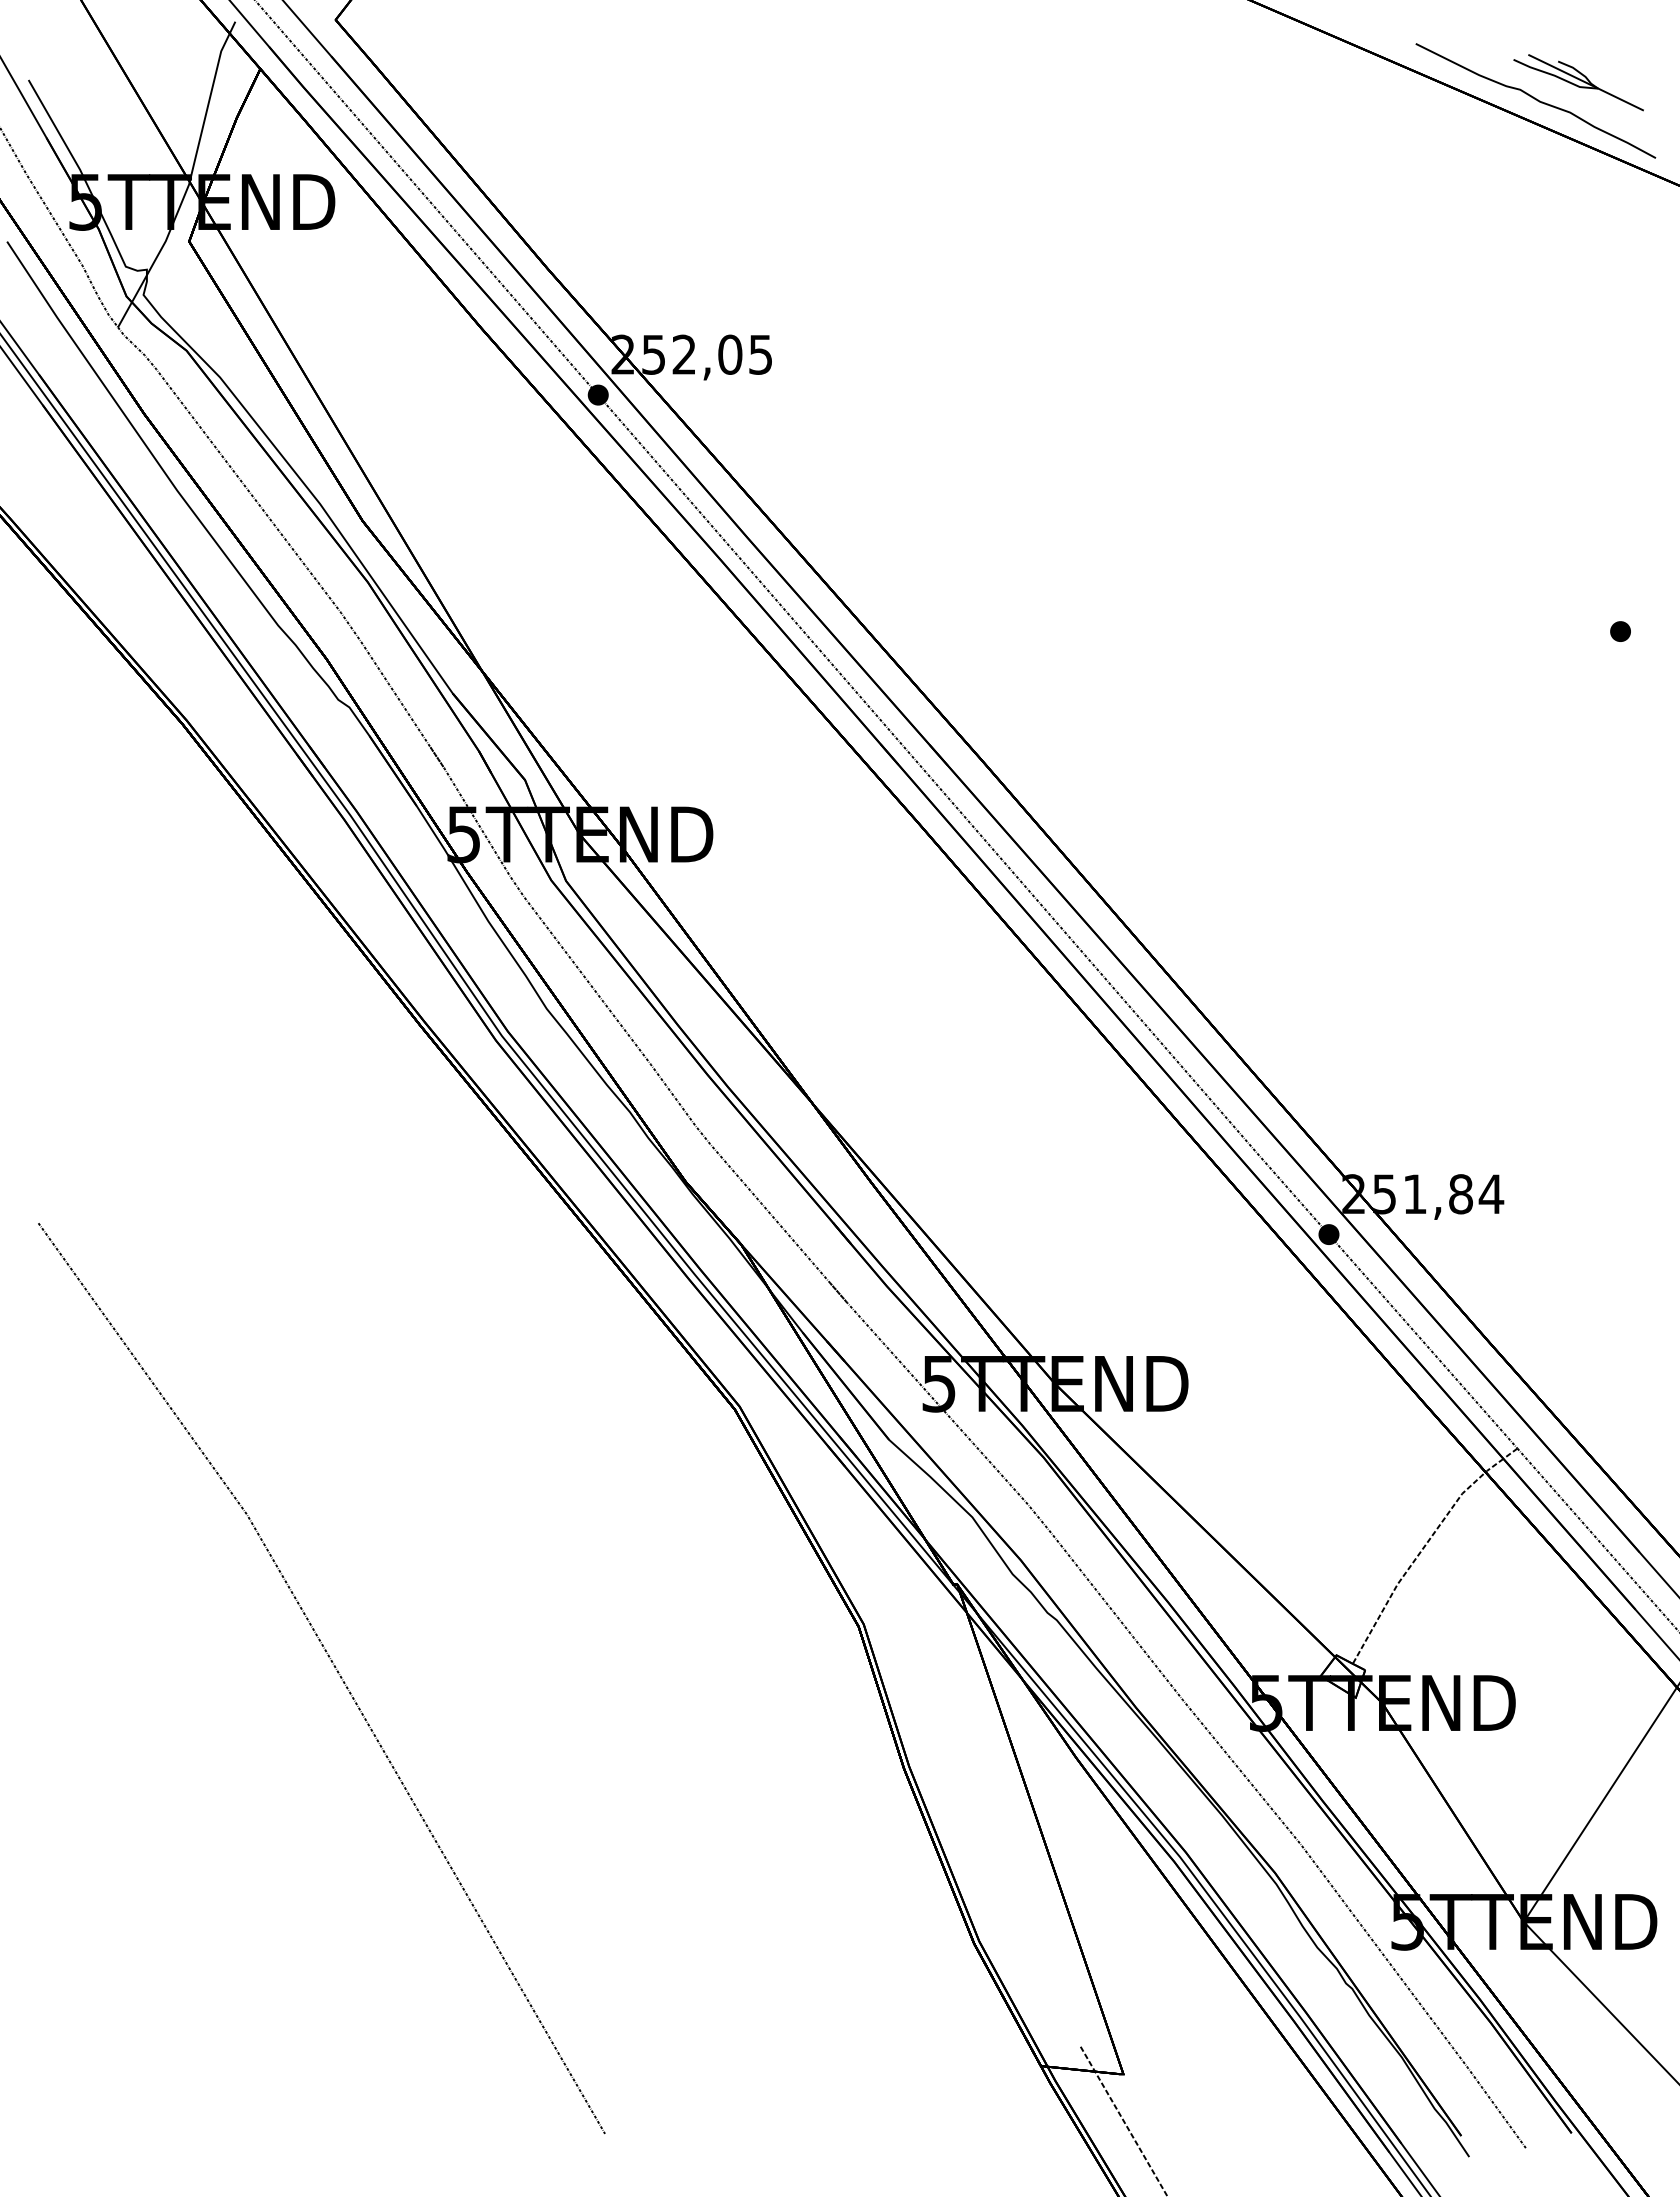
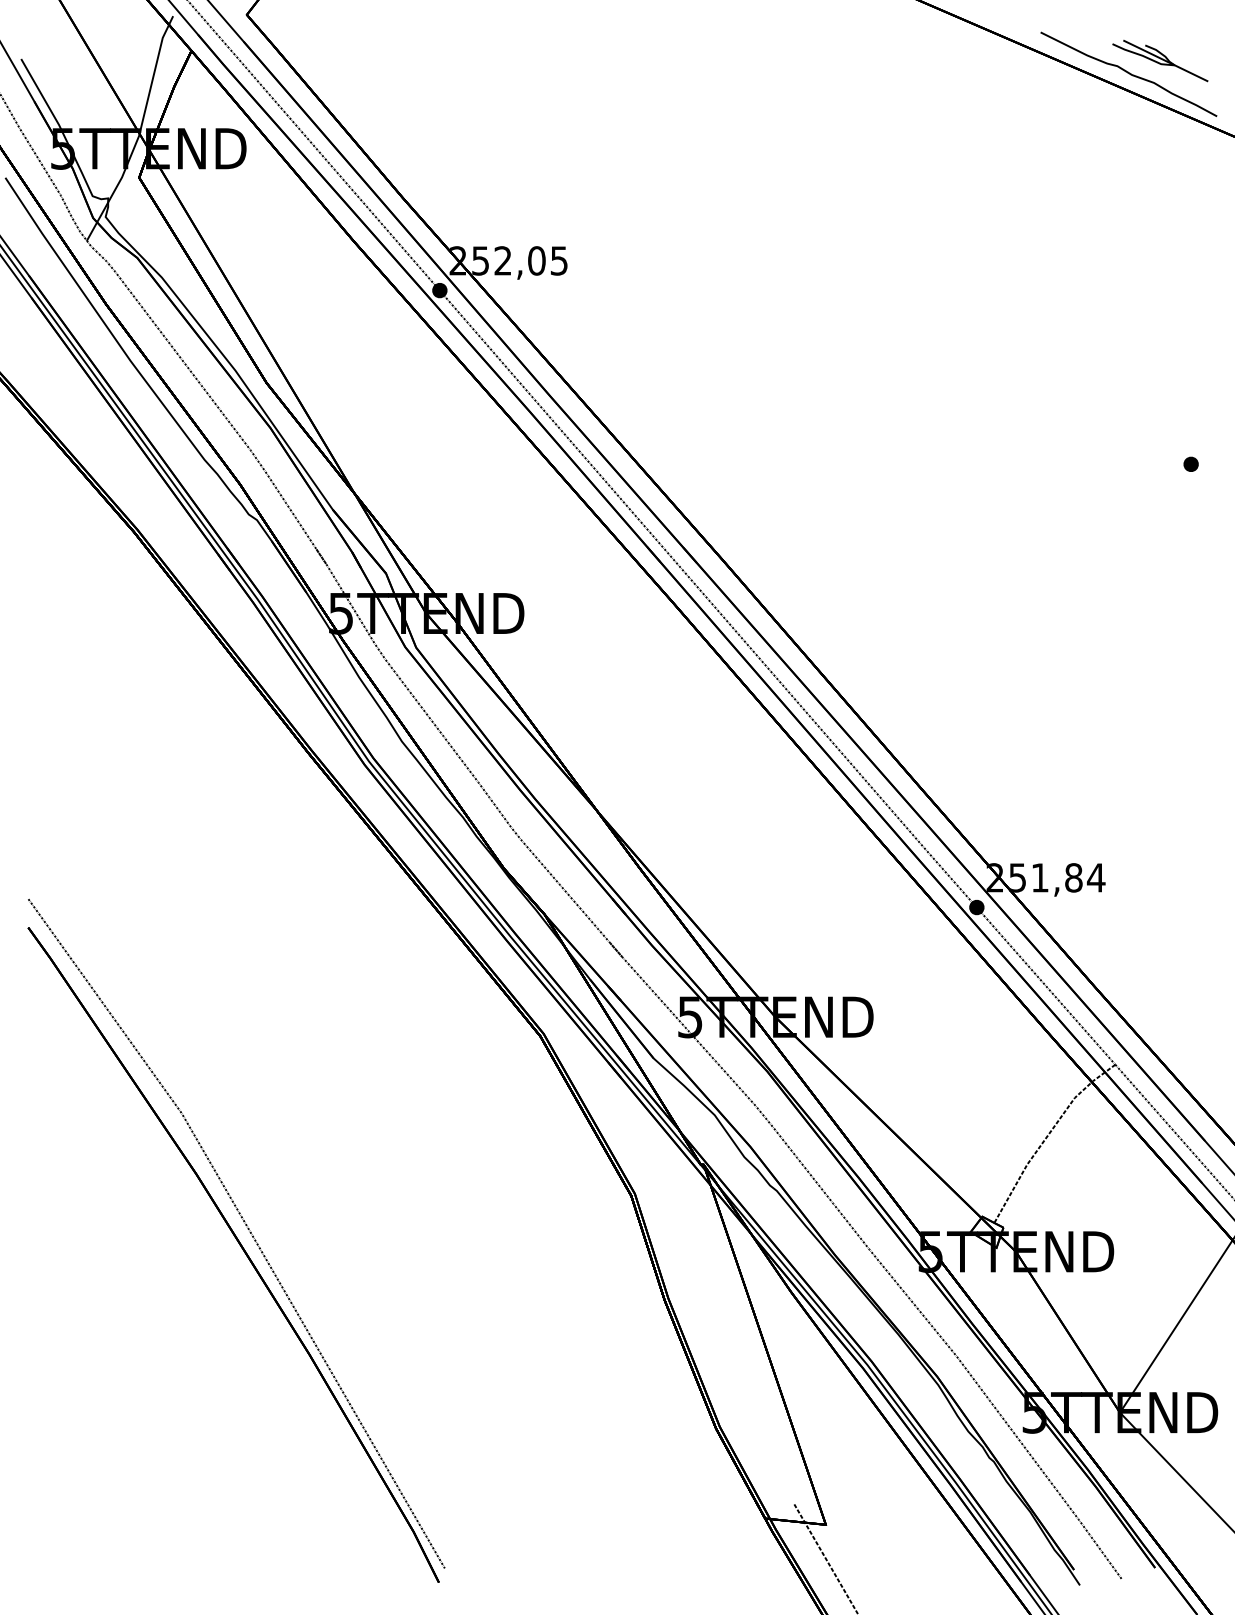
part: (330, 1701) -> (243, 1250), added

